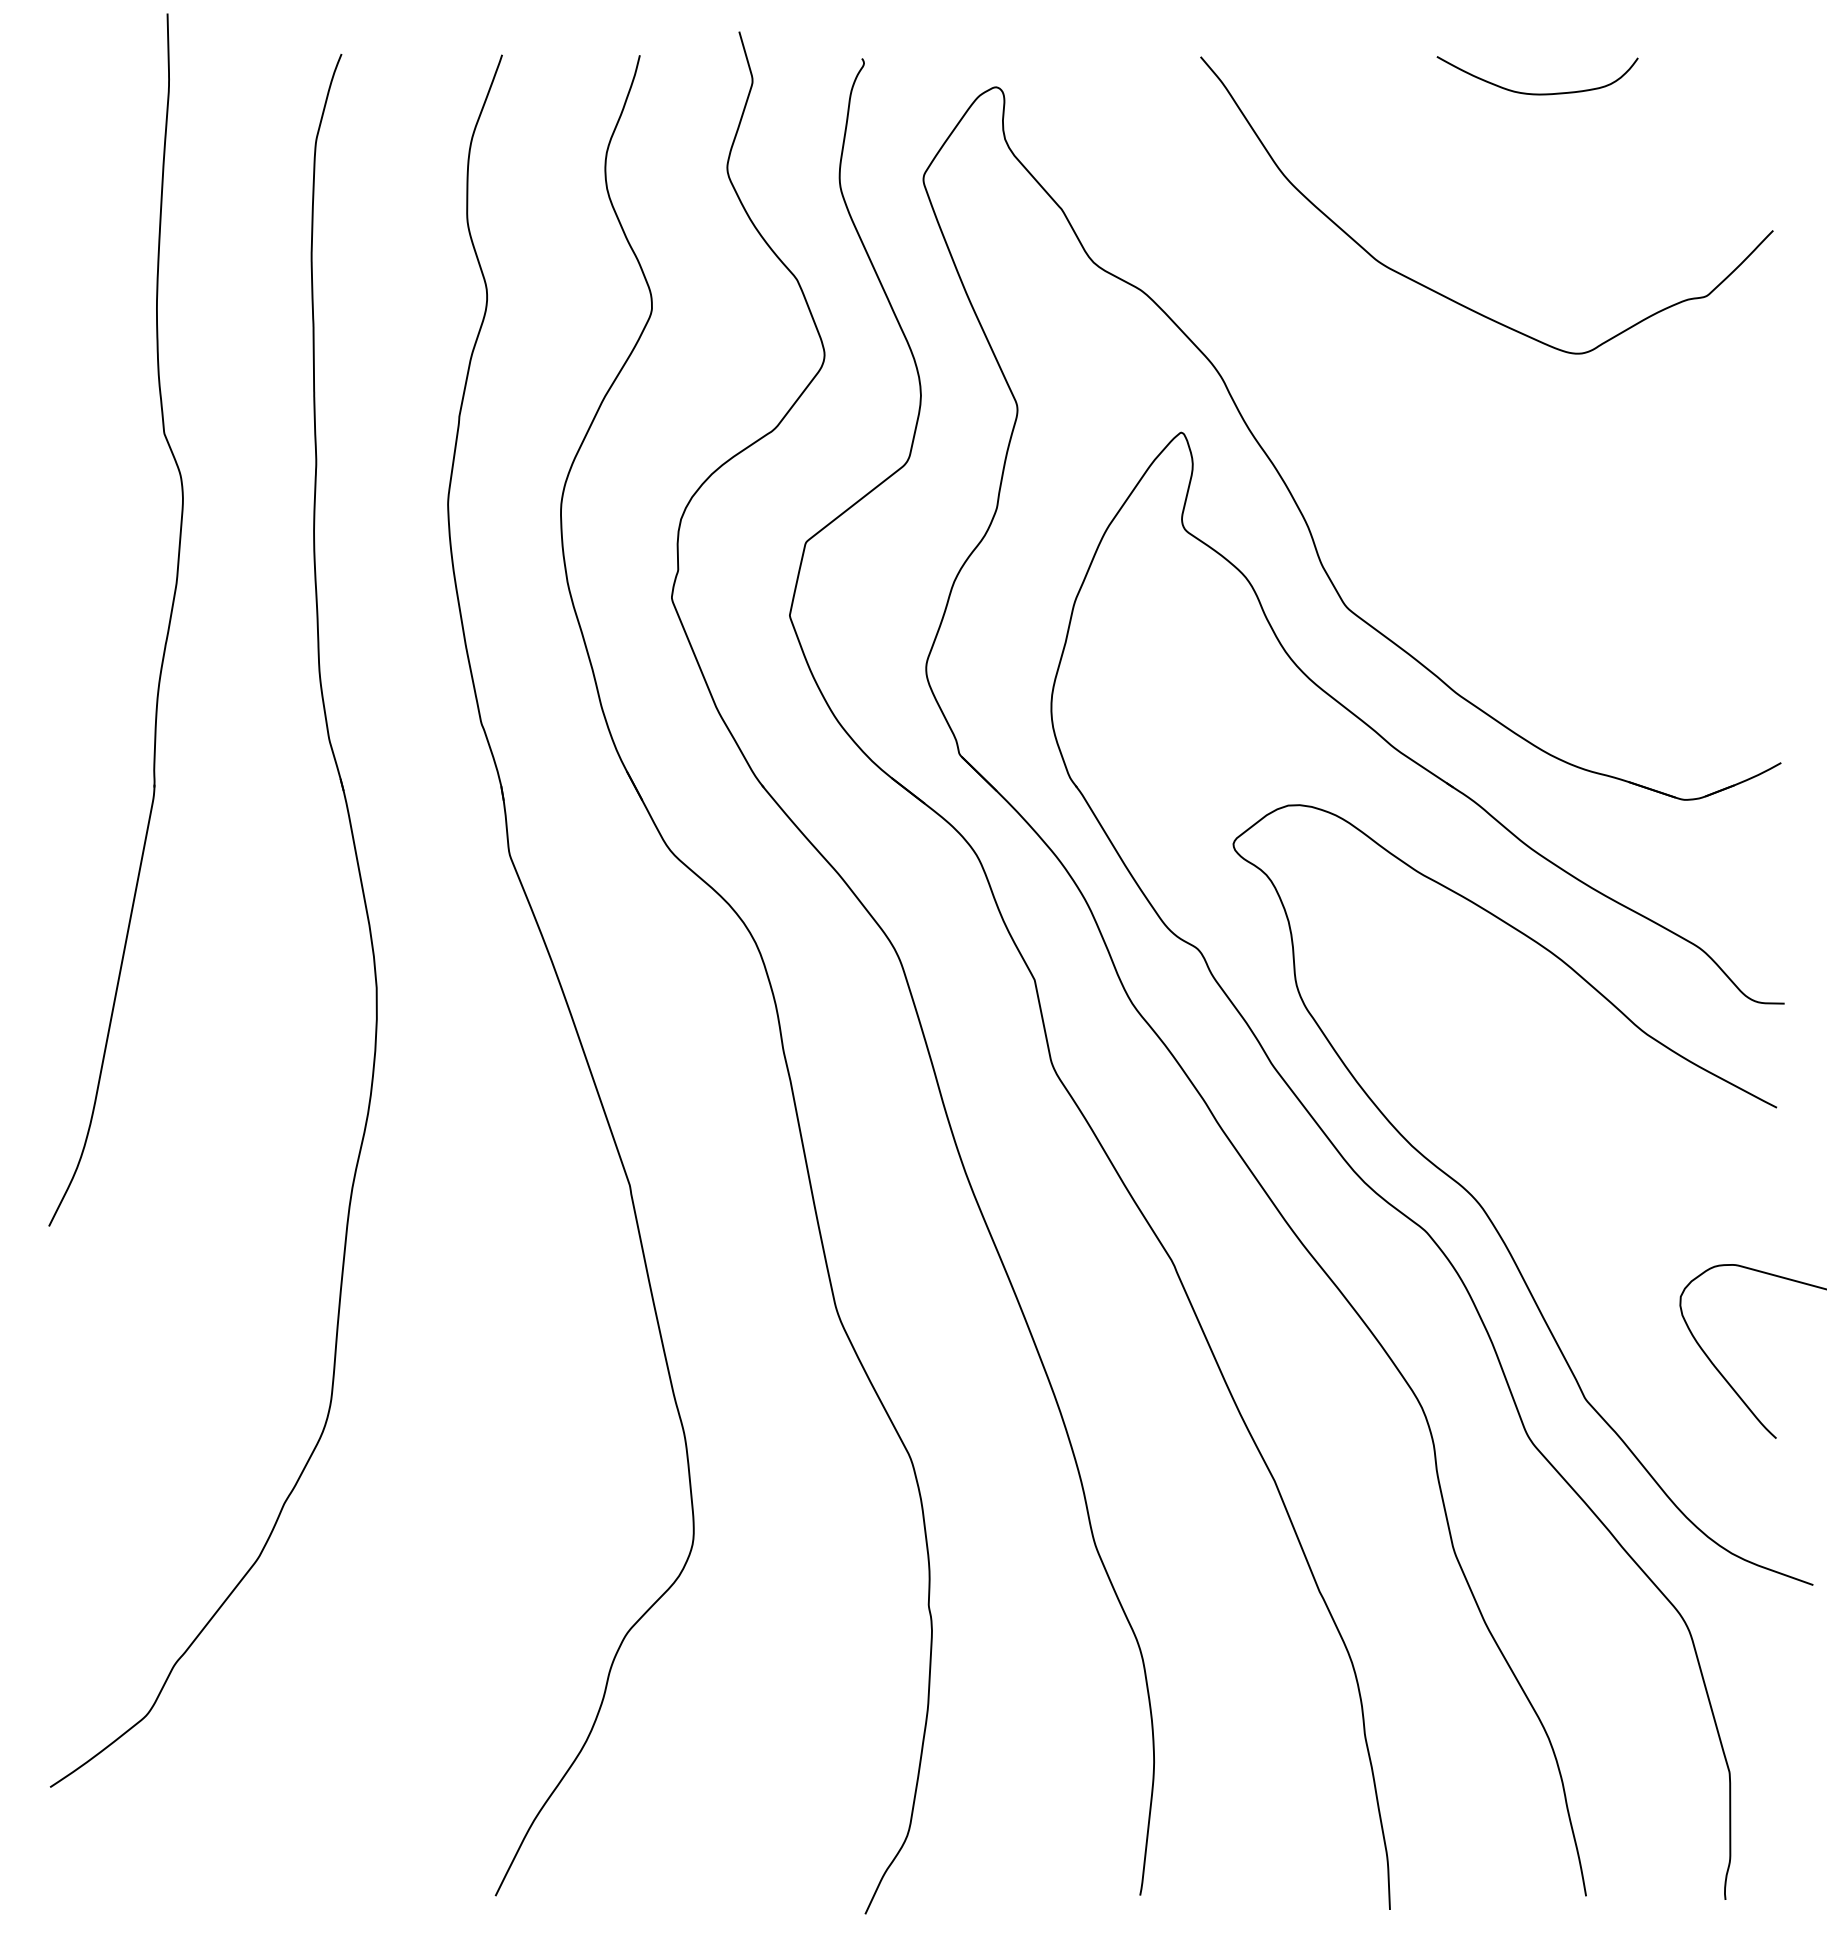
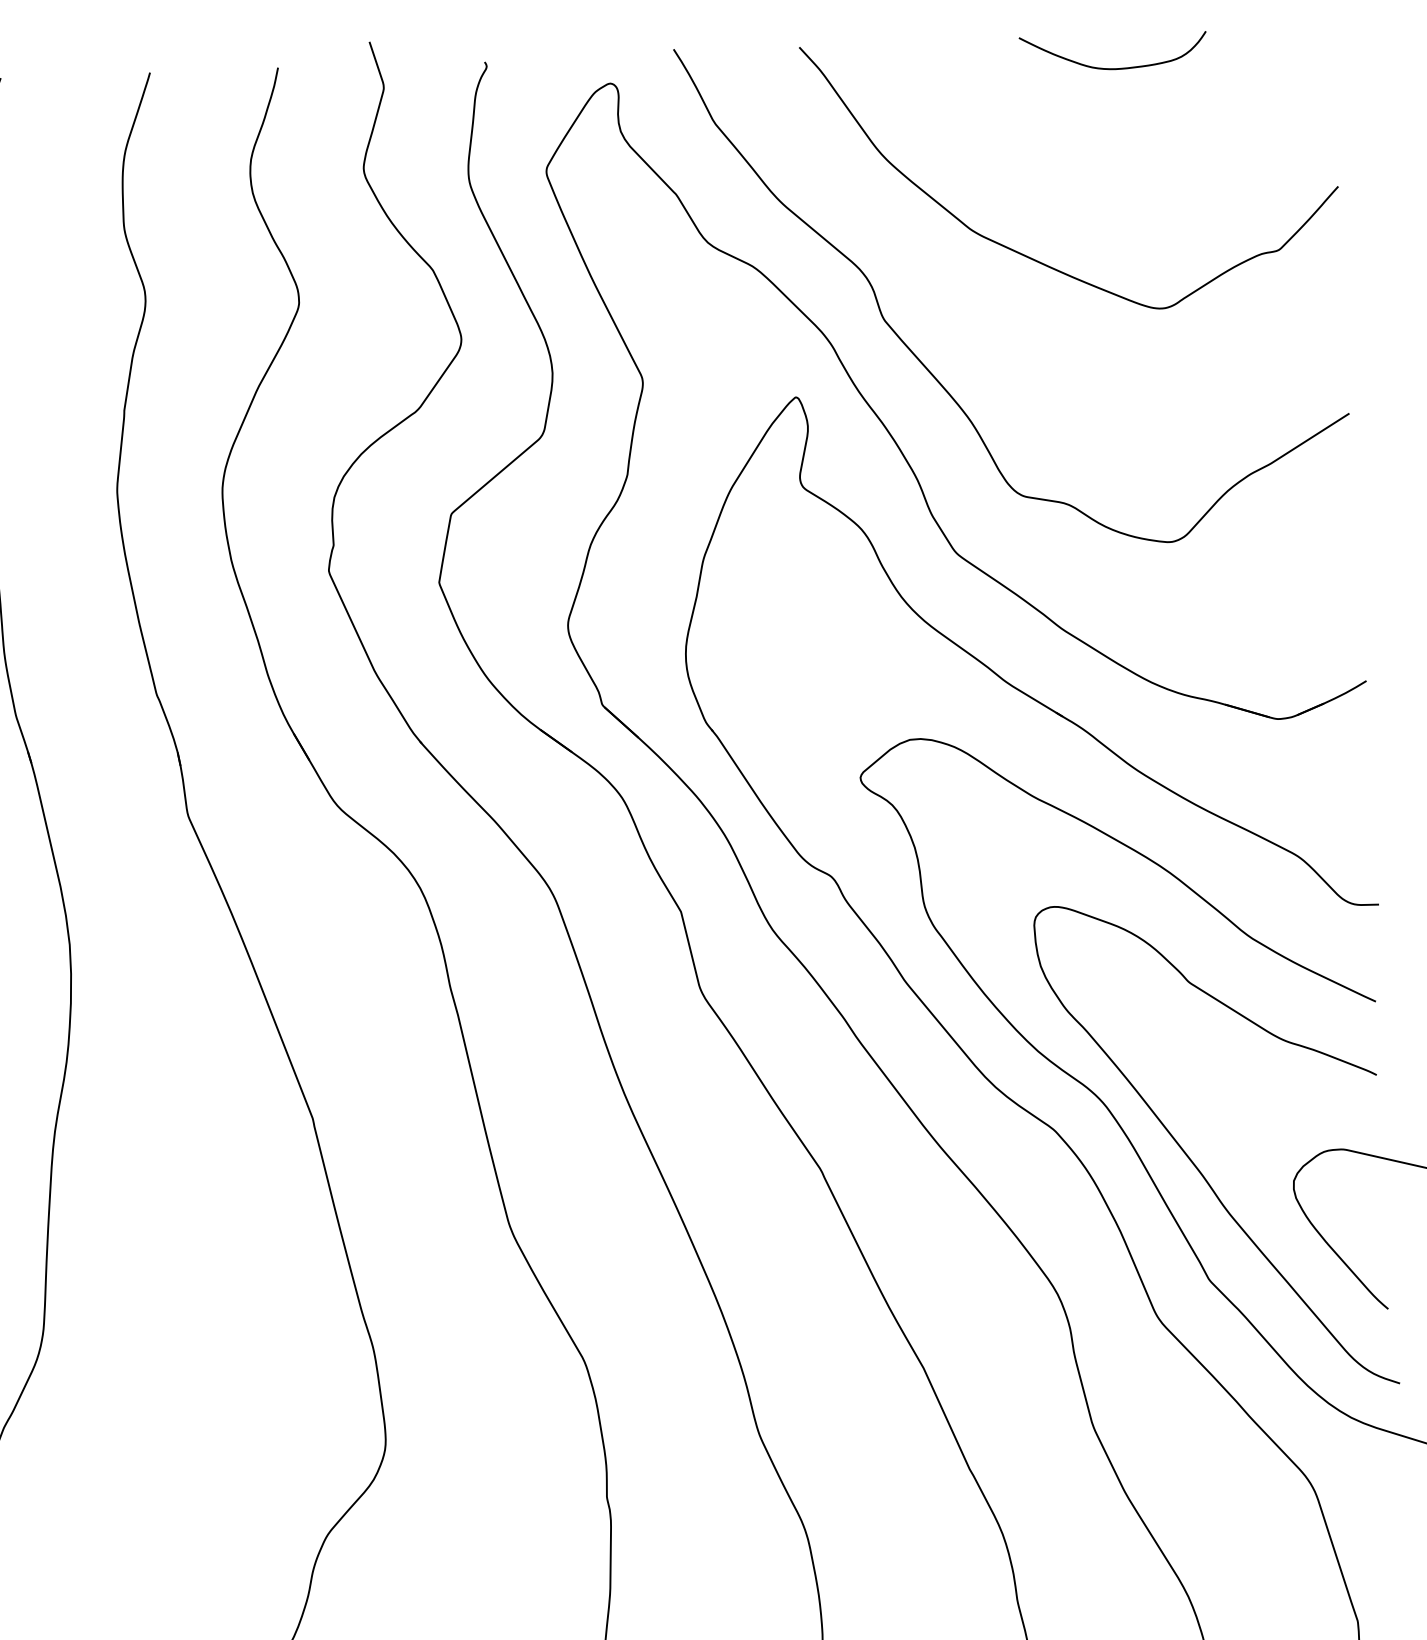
curve: (1324, 407) -> (928, 368), added
curve: (1574, 1272) -> (1194, 1162), added

